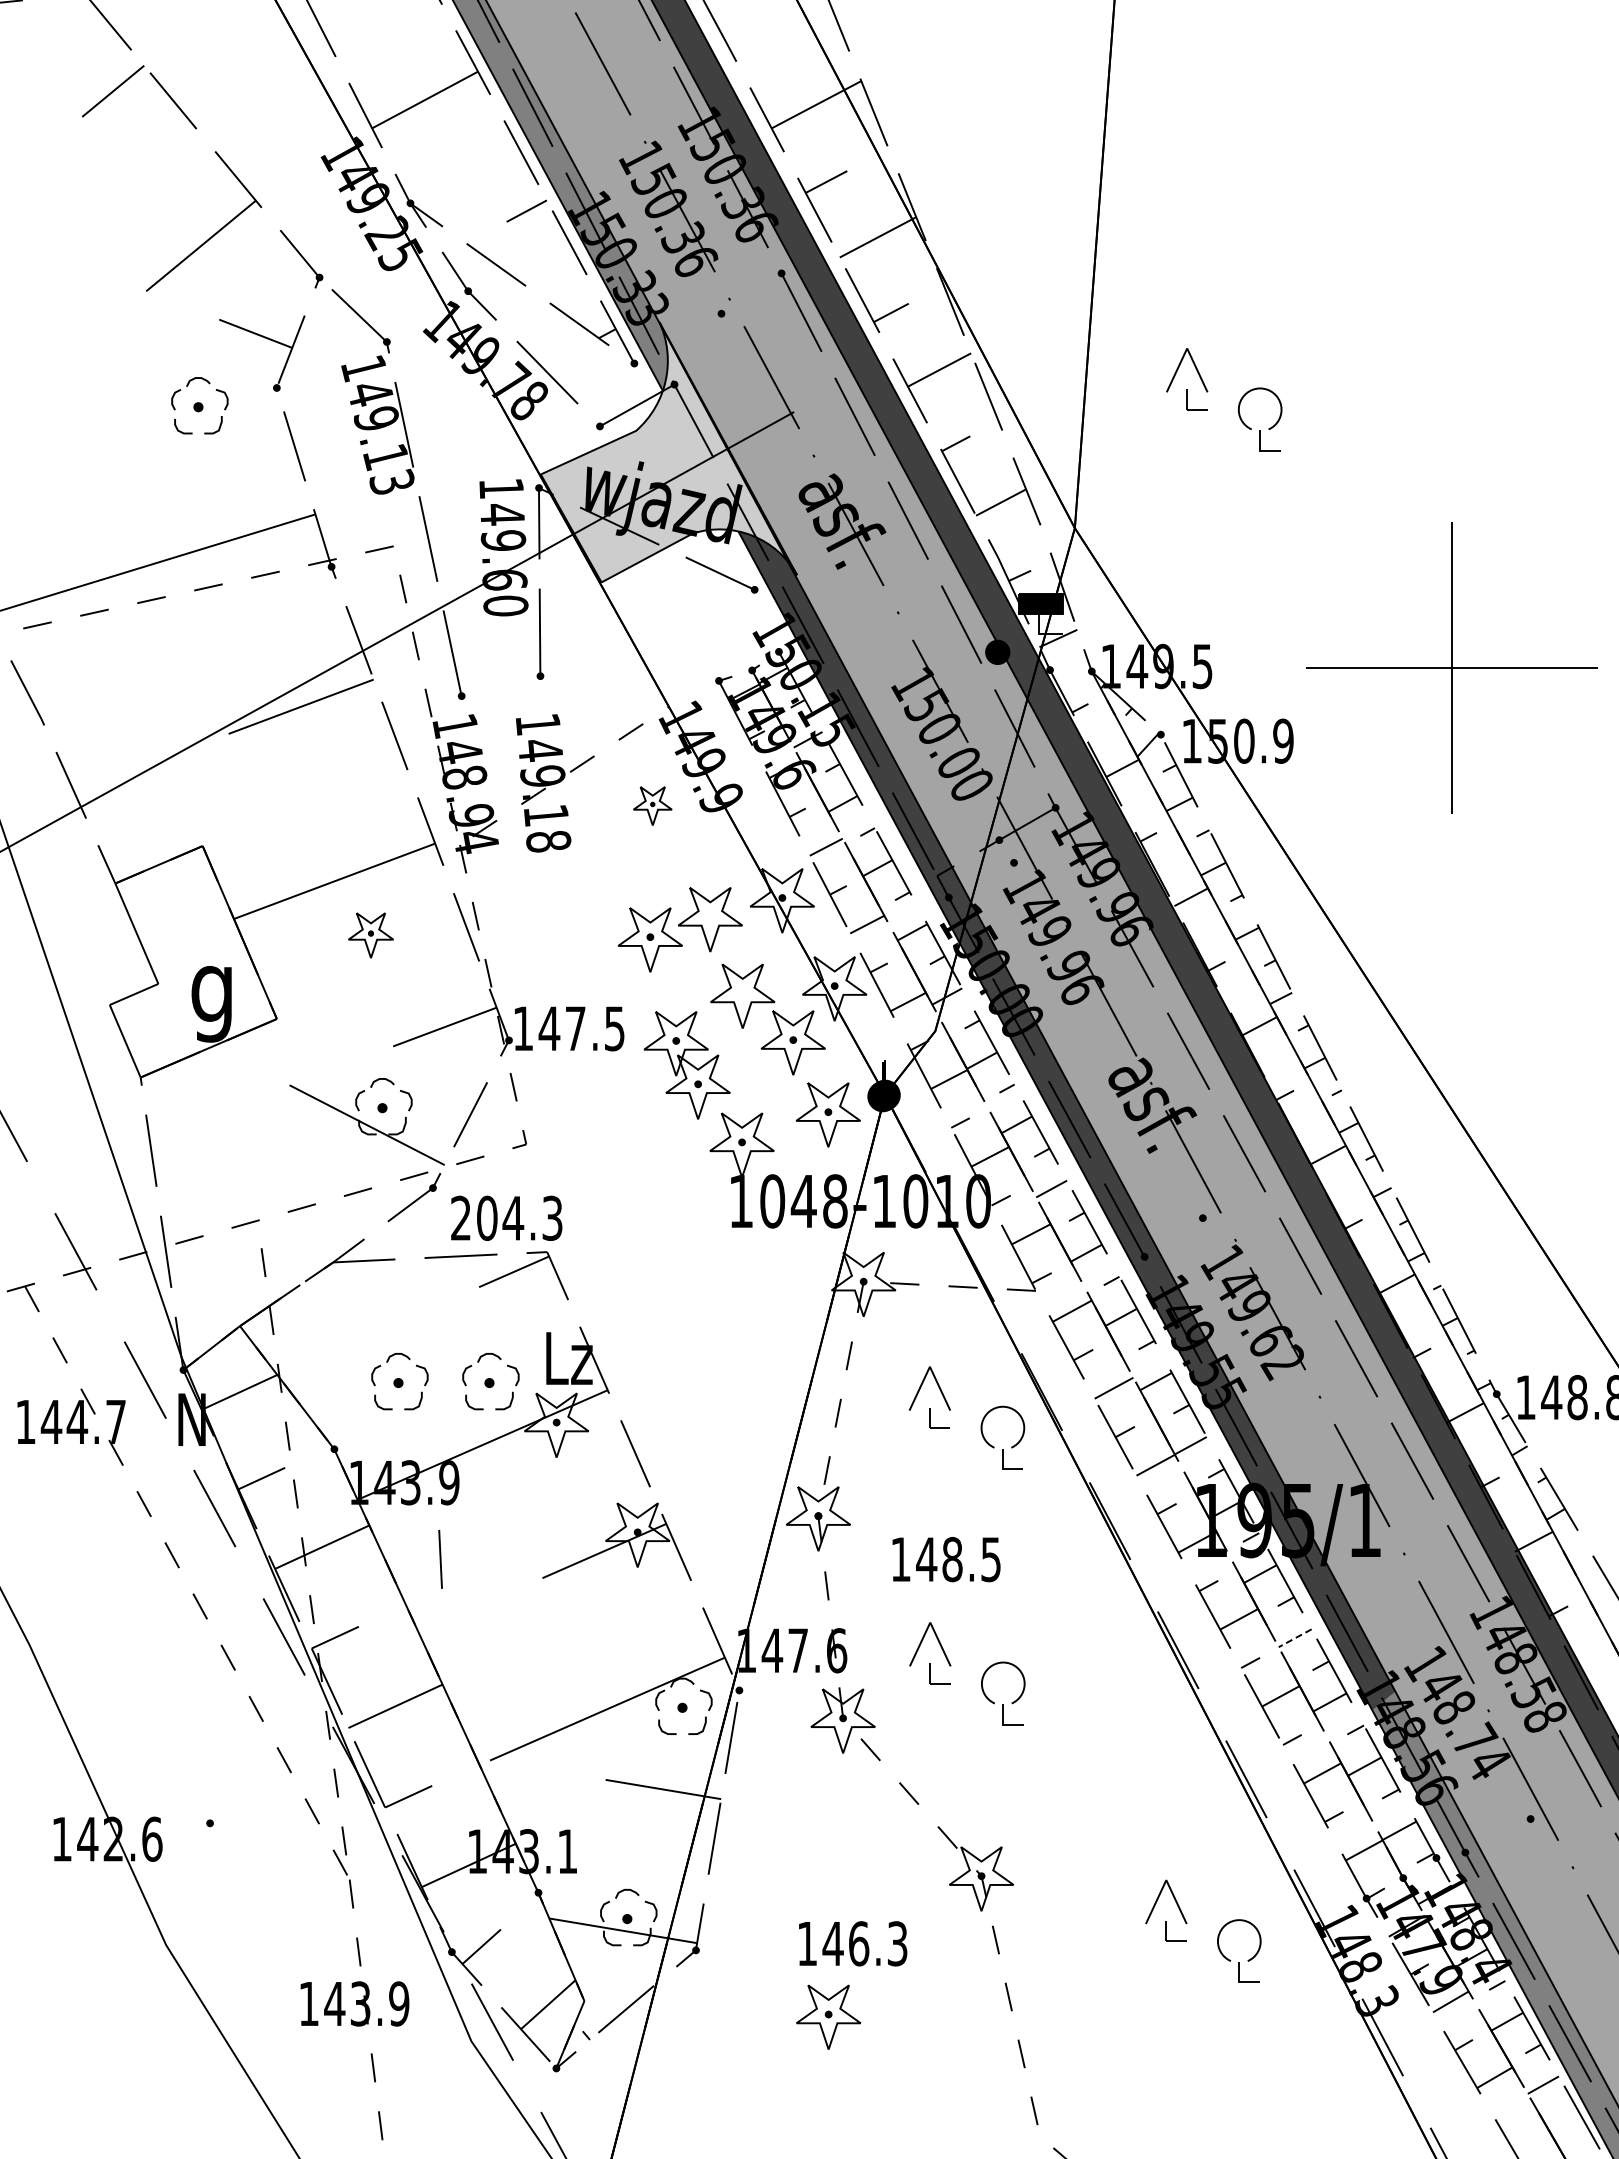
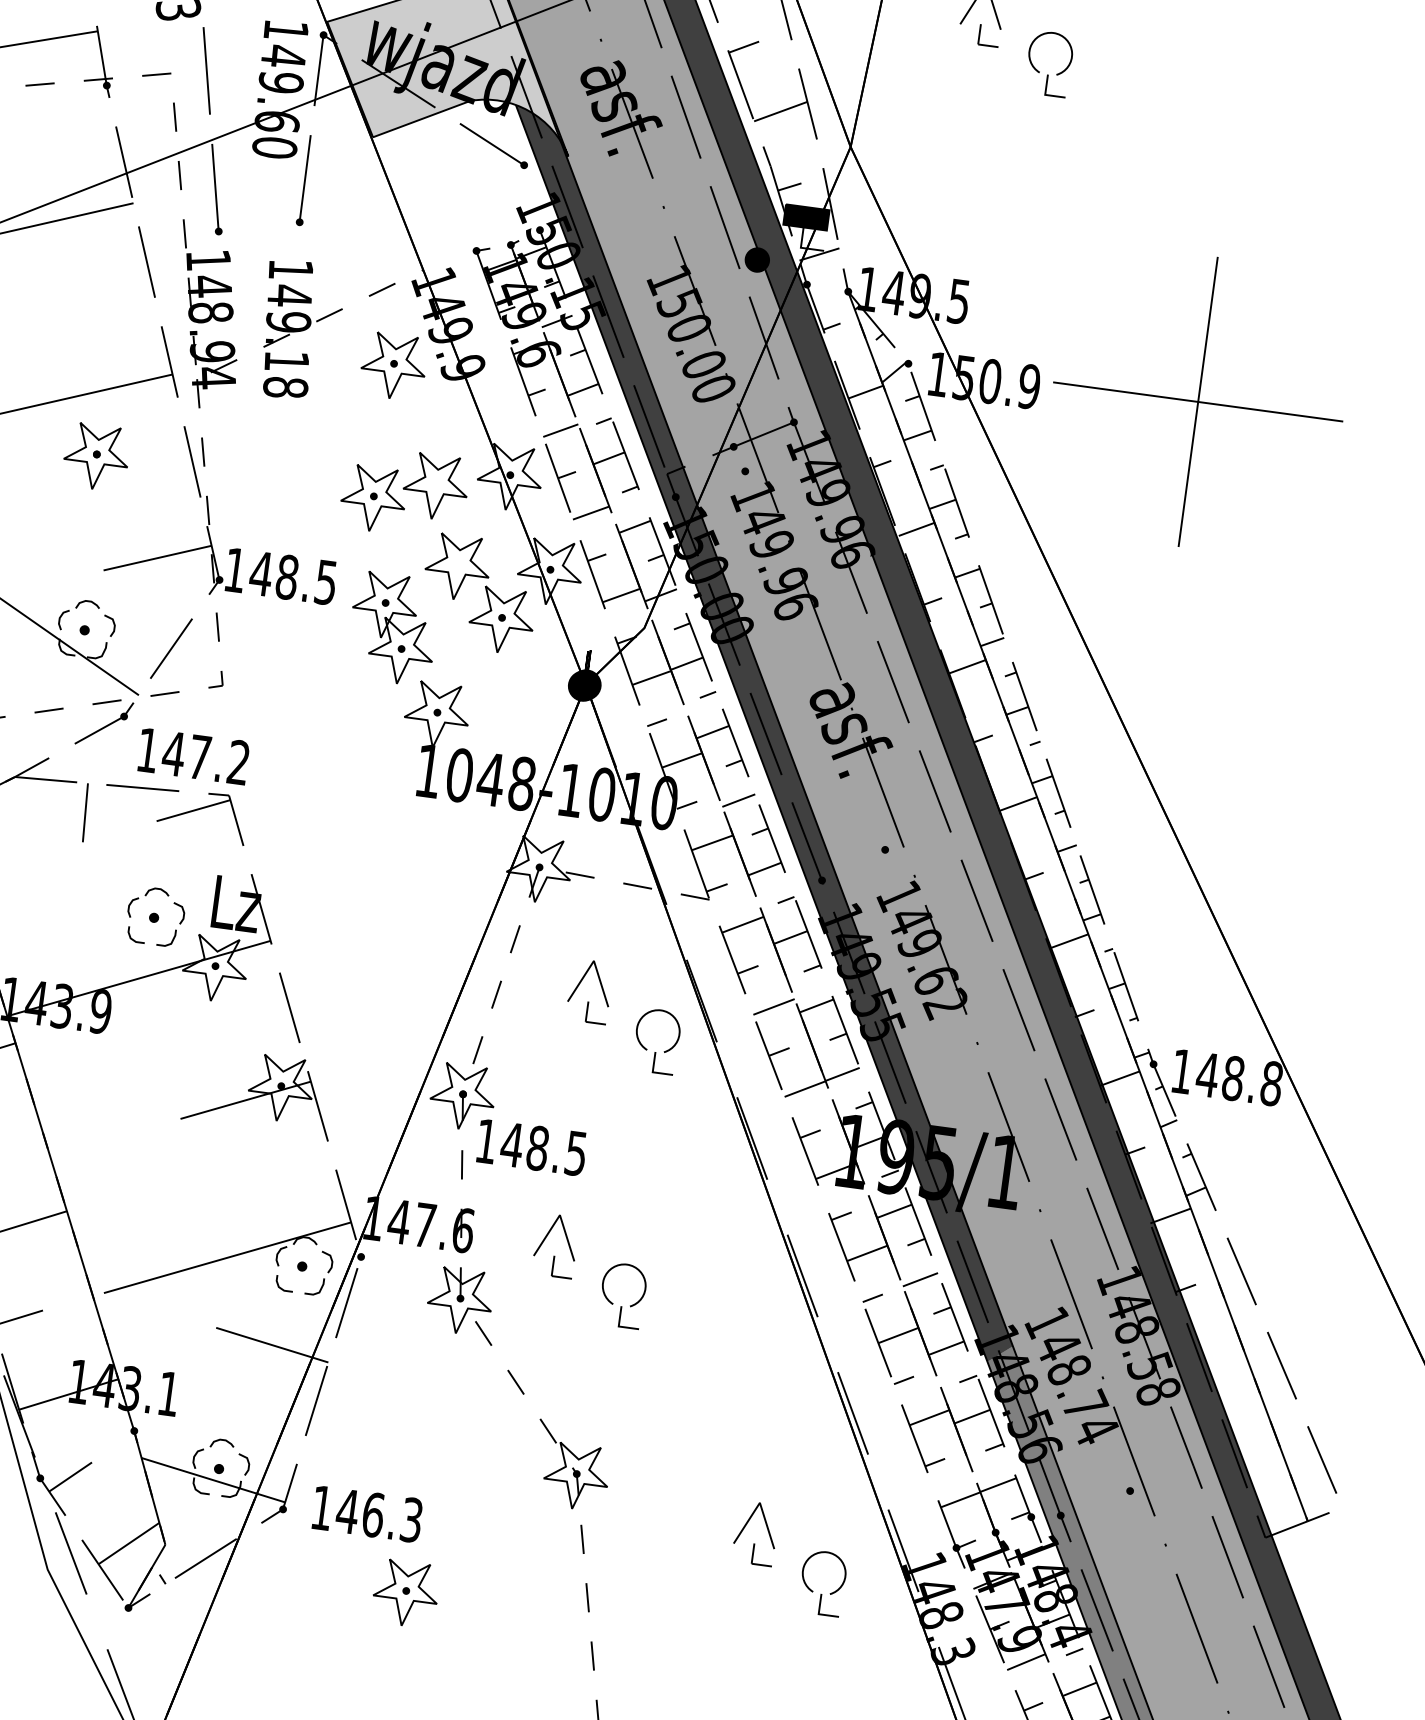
part: (1451, 667) -> (1197, 401), moved
part: (652, 805) -> (393, 365), size x1.67
part: (370, 935) -> (95, 457), size x1.43
text: (575, 1028) -> (287, 577), 147.5 -> 148.5
part: (827, 1114) -> (526, 696), removed
text: (506, 1217) -> (193, 755), 204.3 -> 147.2
part: (399, 1381) -> (64, 904), removed
line: (440, 1559) -> (85, 812), moved
text: (946, 1559) -> (531, 1147), moved
line: (1295, 1638) -> (920, 1280), dashed -> solid
text: (853, 1943) -> (367, 1513), moved

